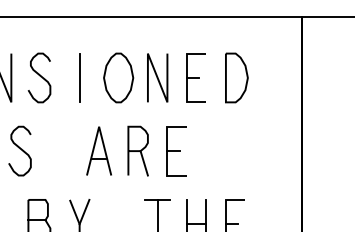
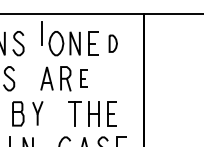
line: (79, 77) -> (41, 33), moved
part: (237, 77) -> (113, 43), size x0.7
part: (175, 150) -> (83, 78), size x0.7

